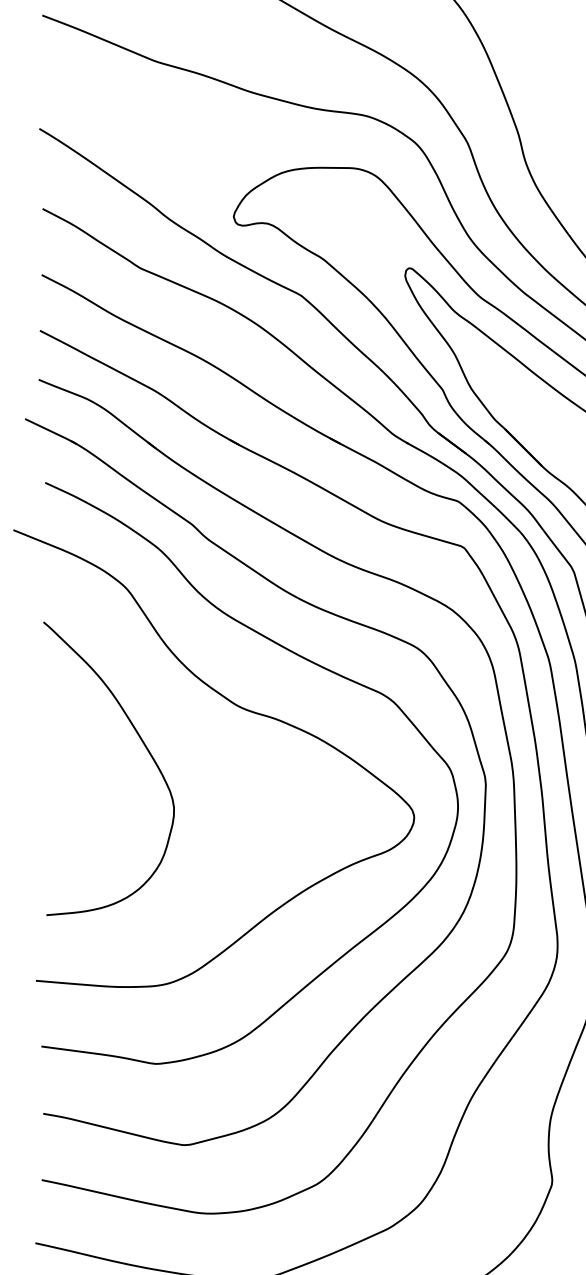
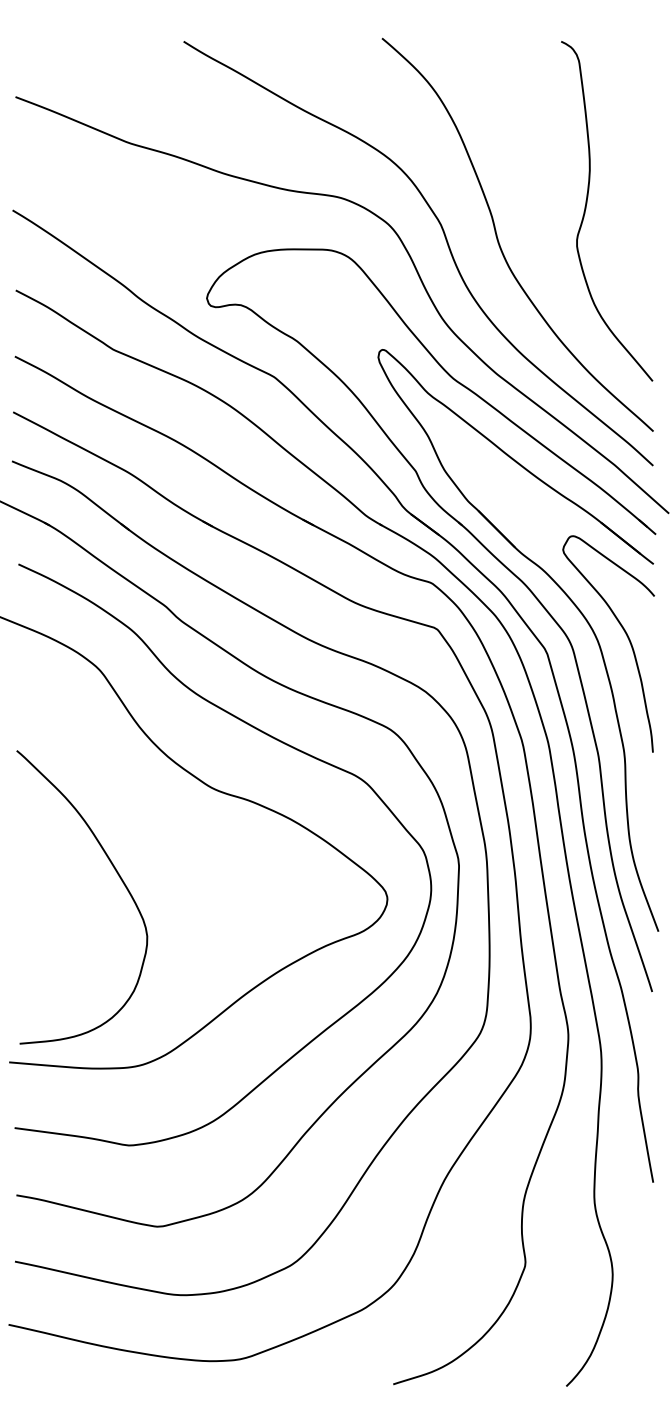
curve: (145, 747) -> (118, 876), moved

